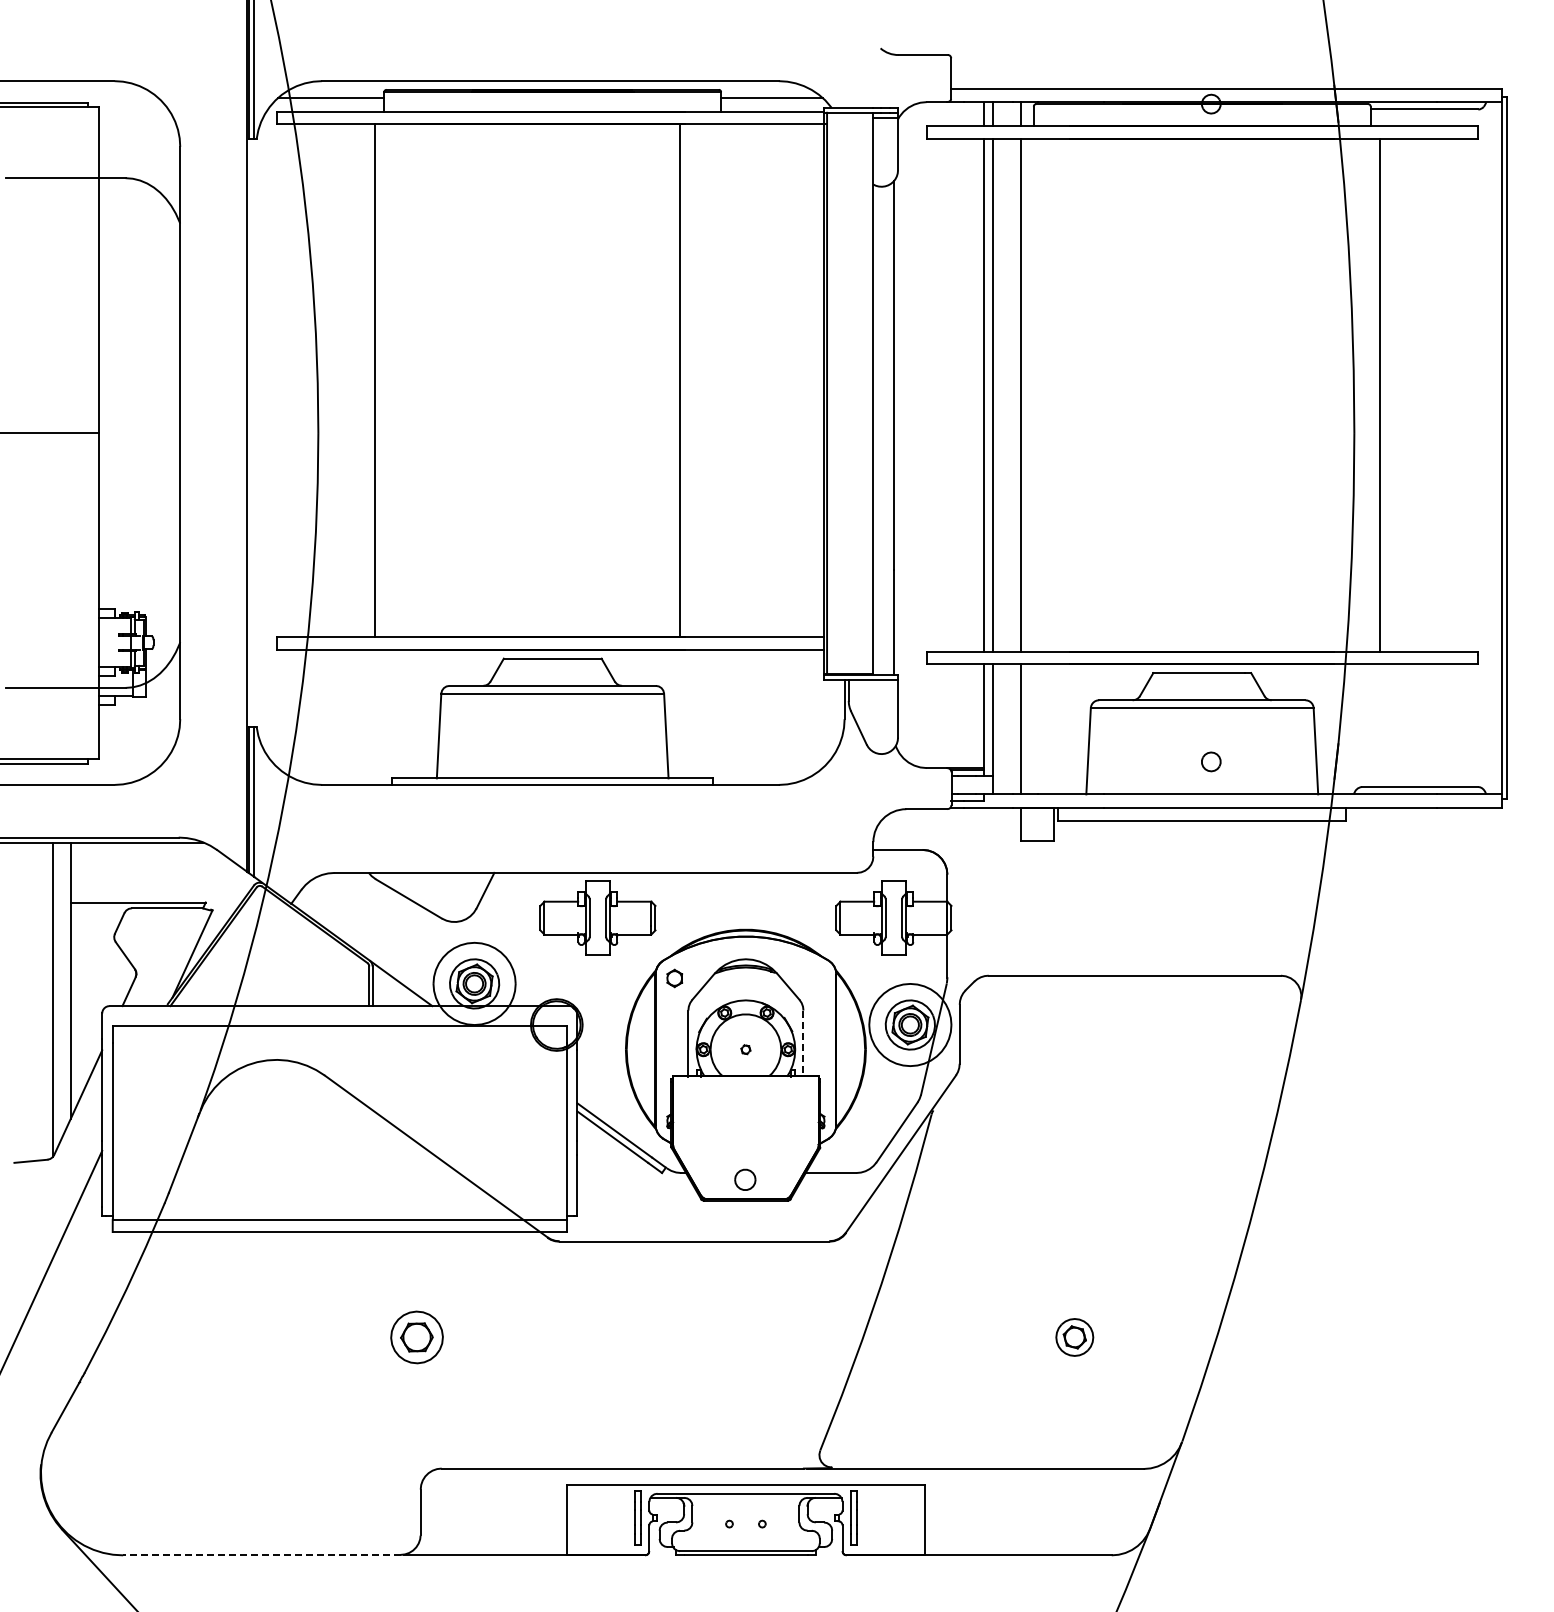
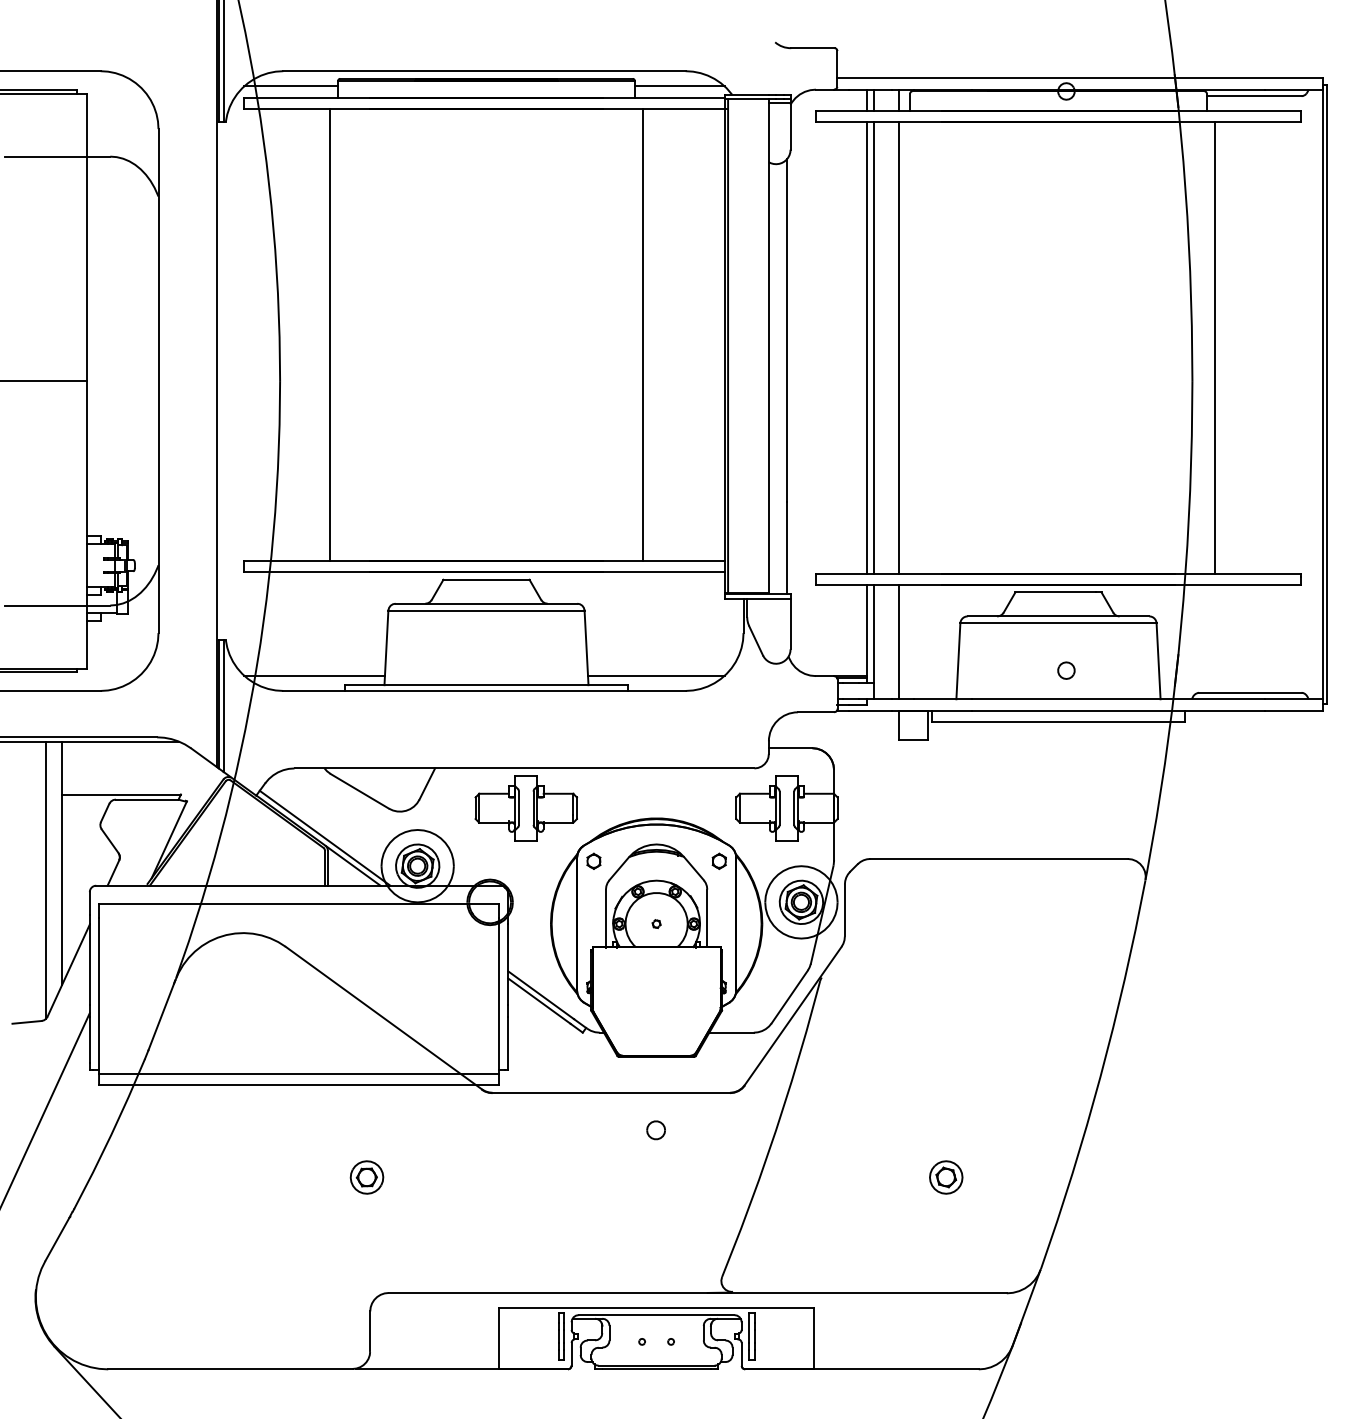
line: (680, 380) -> (643, 334), moved
line: (357, 767) -> (314, 675), added
line: (745, 767) -> (656, 675), added
line: (369, 952) -> (325, 838), added
part: (816, 978) -> (718, 861), added
line: (803, 1043) -> (707, 918), dashed -> solid
part: (745, 1179) -> (656, 1129), moved
part: (416, 1337) -> (366, 1177), size x0.71
line: (261, 1554) -> (230, 1368), dashed -> solid

